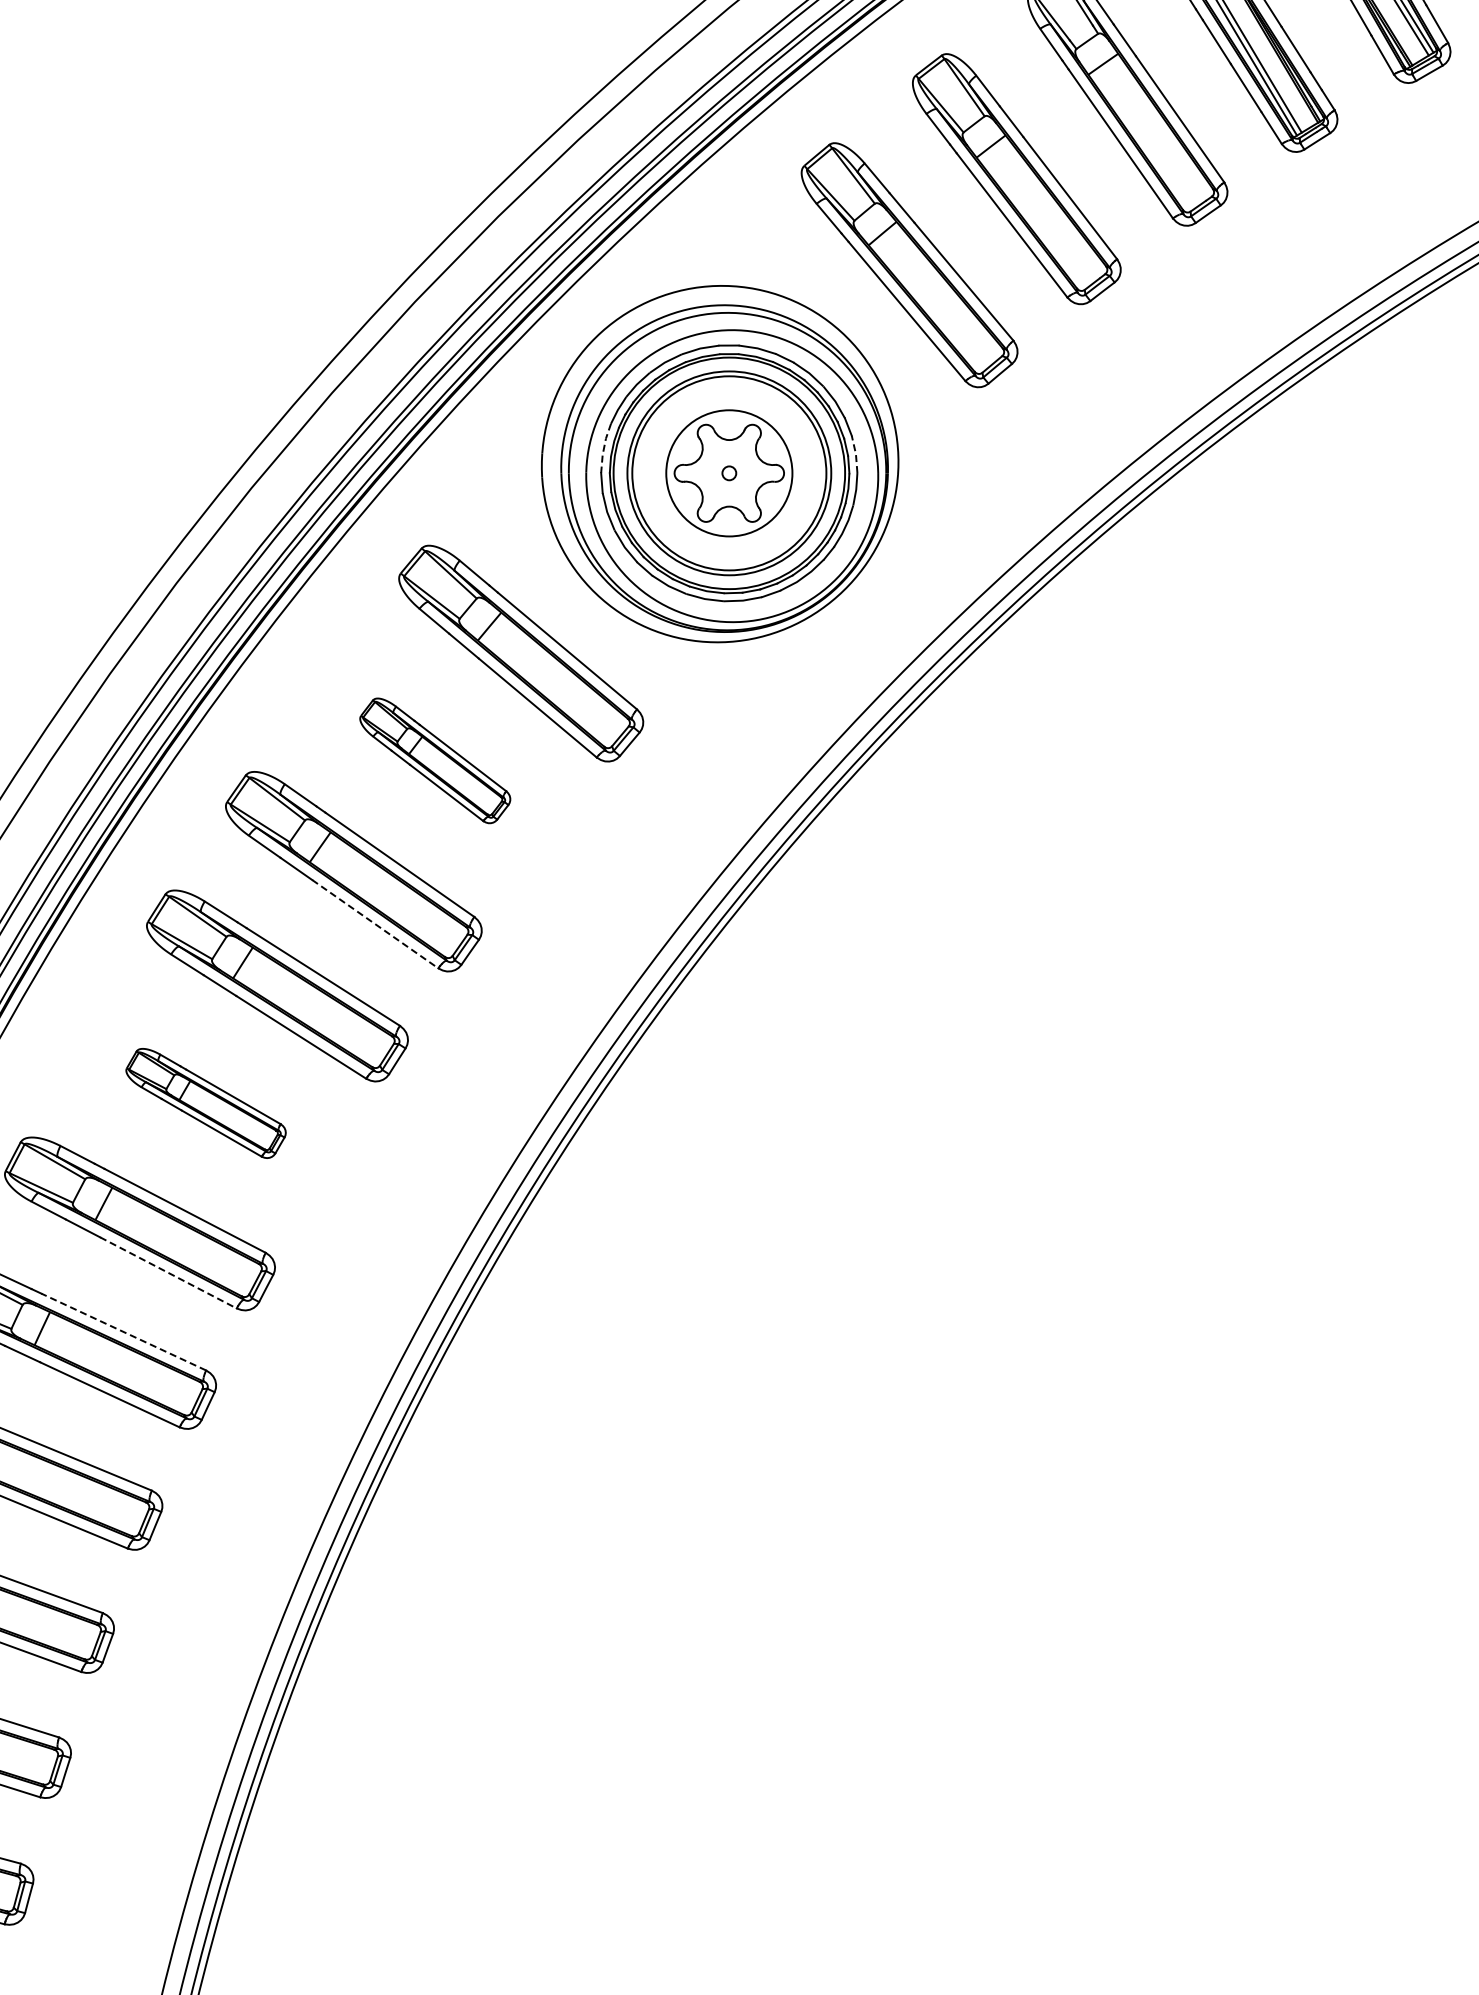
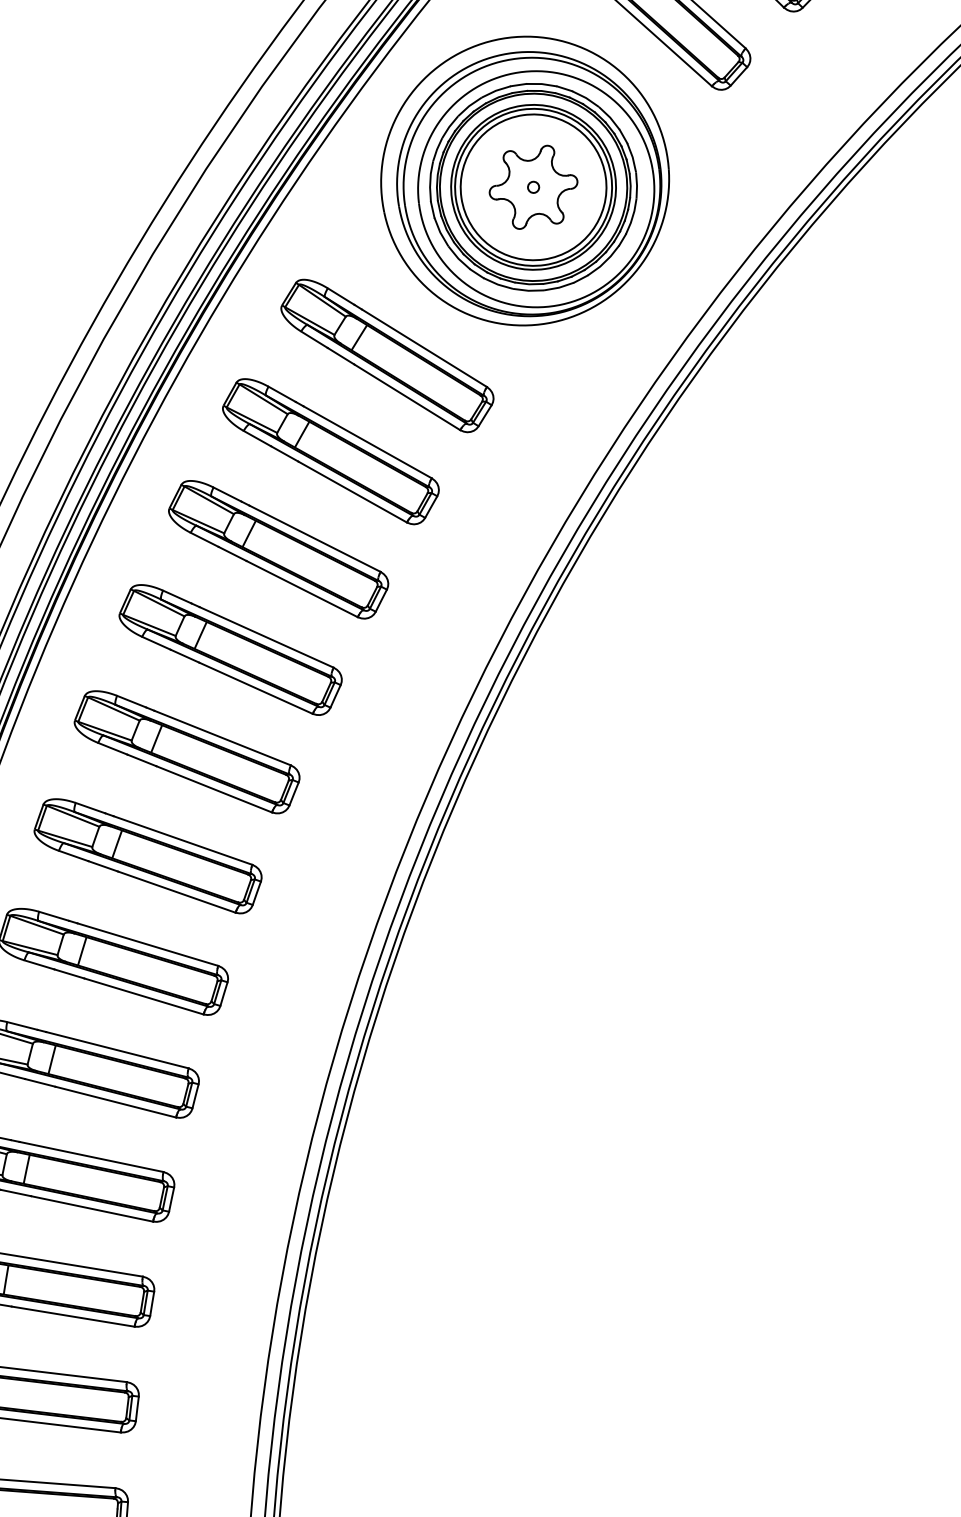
line: (604, 448) -> (430, 181), dashed -> solid
line: (855, 454) -> (632, 157), dashed -> solid
circle: (729, 473) -> (533, 187), size x1.43
part: (435, 760) -> (331, 451), size x1.67
line: (375, 924) -> (302, 589), dashed -> solid
part: (205, 1103) -> (186, 752), size x1.67
line: (168, 1273) -> (176, 892), dashed -> solid
line: (123, 1332) -> (147, 945), dashed -> solid

